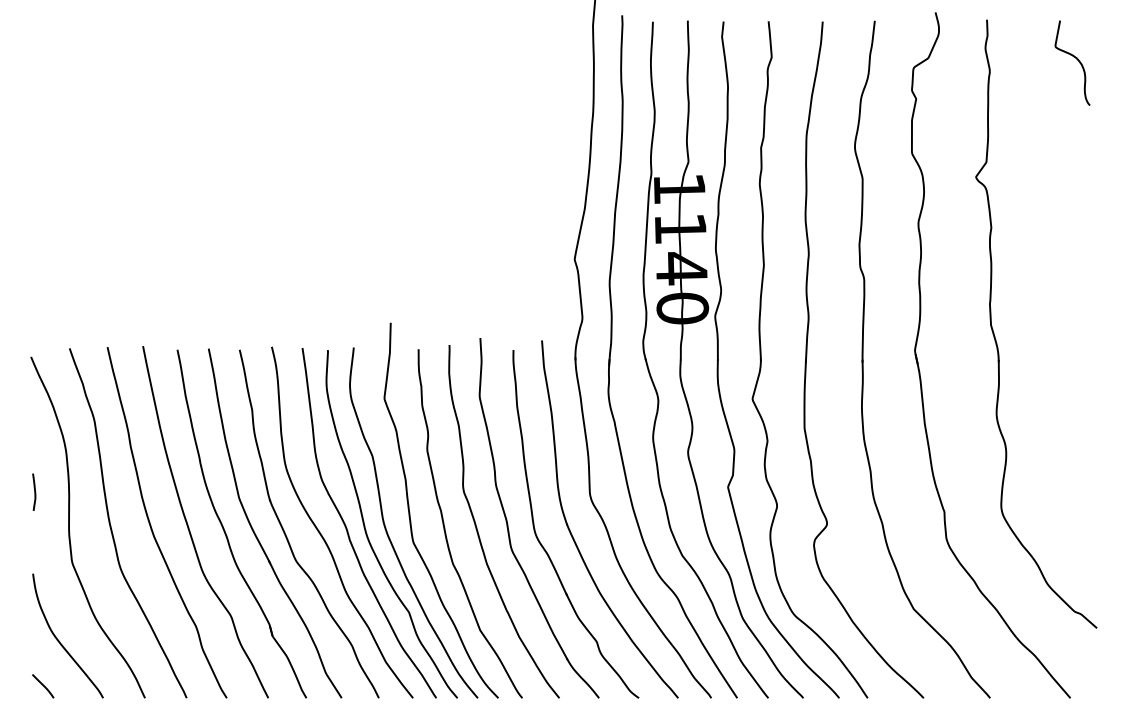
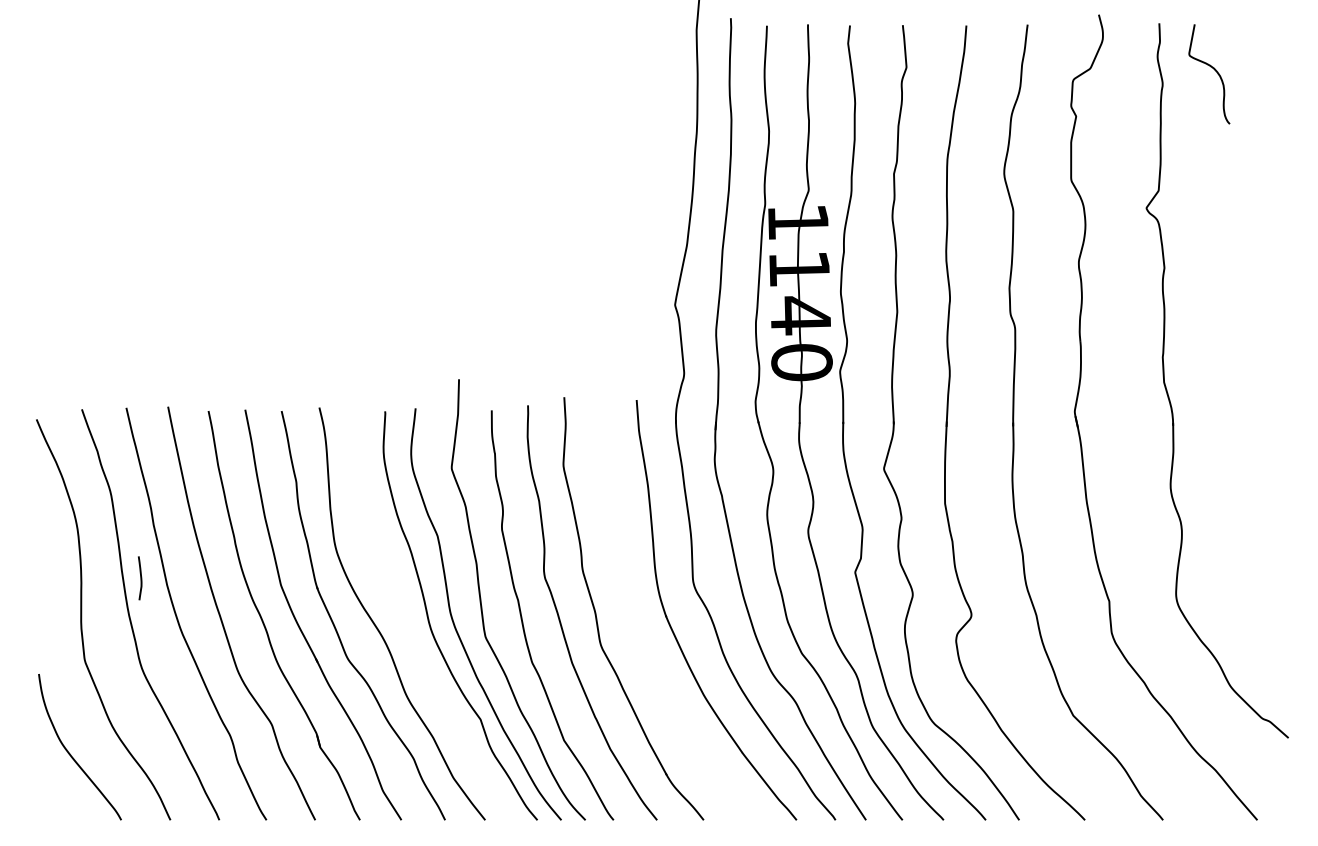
curve: (1075, 58) -> (1212, 68), moved
curve: (34, 491) -> (140, 577), moved
curve: (348, 531) -> (409, 624), removed
part: (542, 544) -> (637, 639), removed
curve: (43, 686) -> (51, 806), removed

